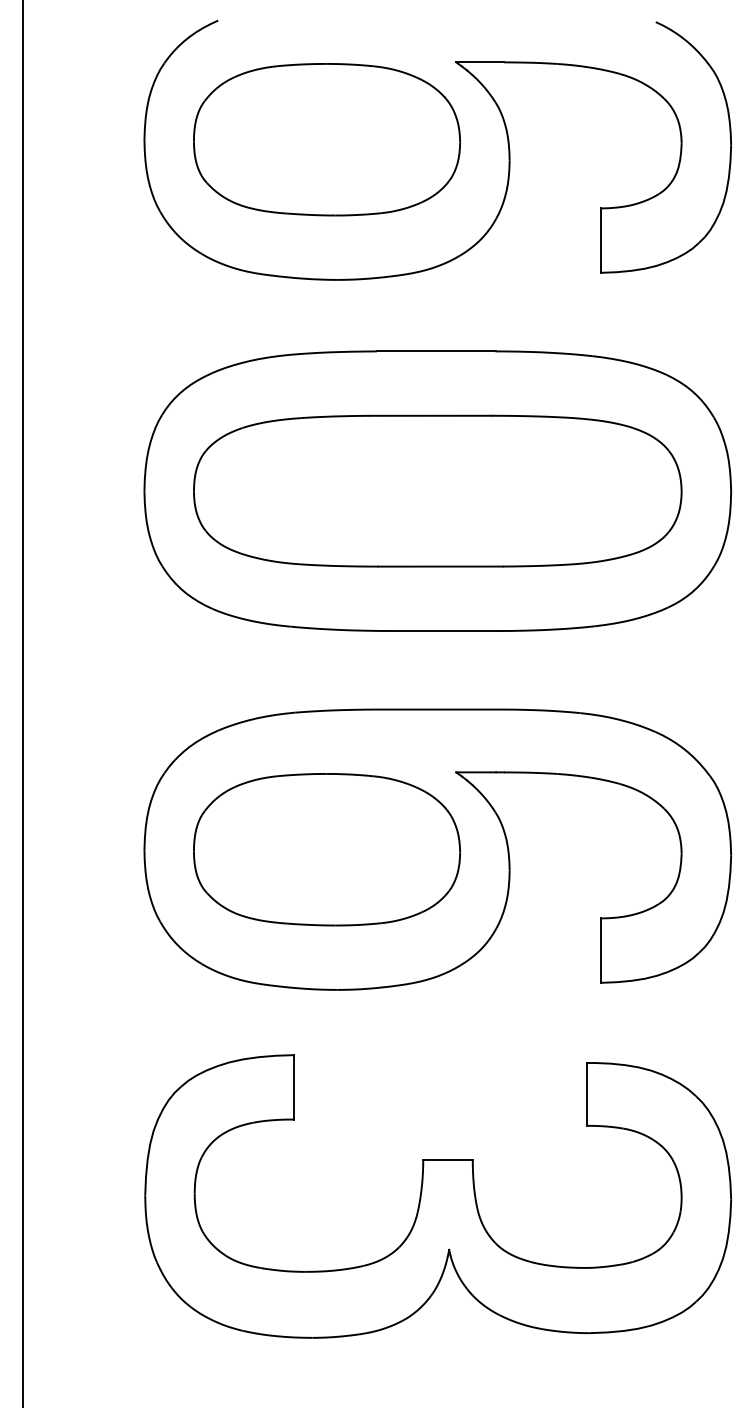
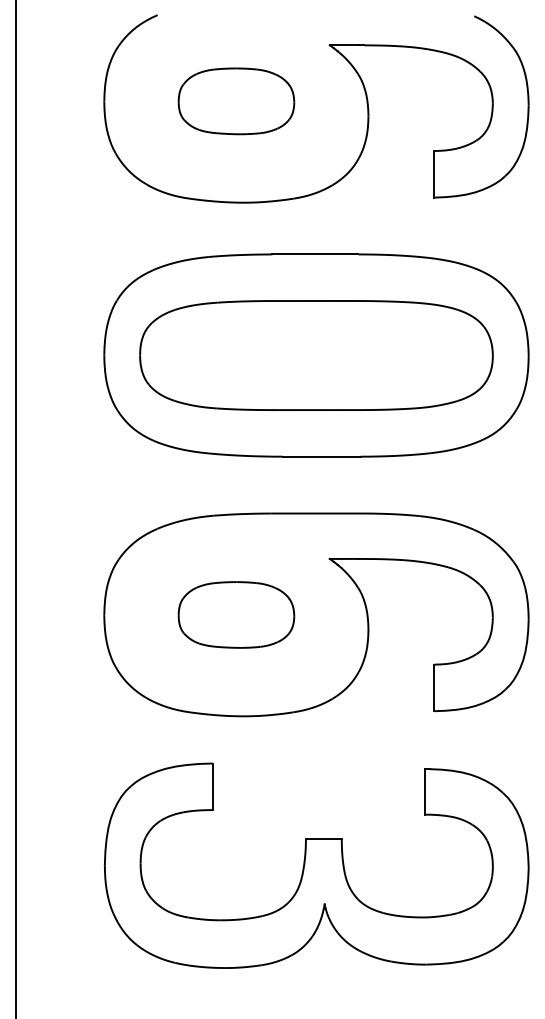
part: (327, 139) -> (236, 101), size x0.6
part: (327, 849) -> (236, 614), size x0.6

